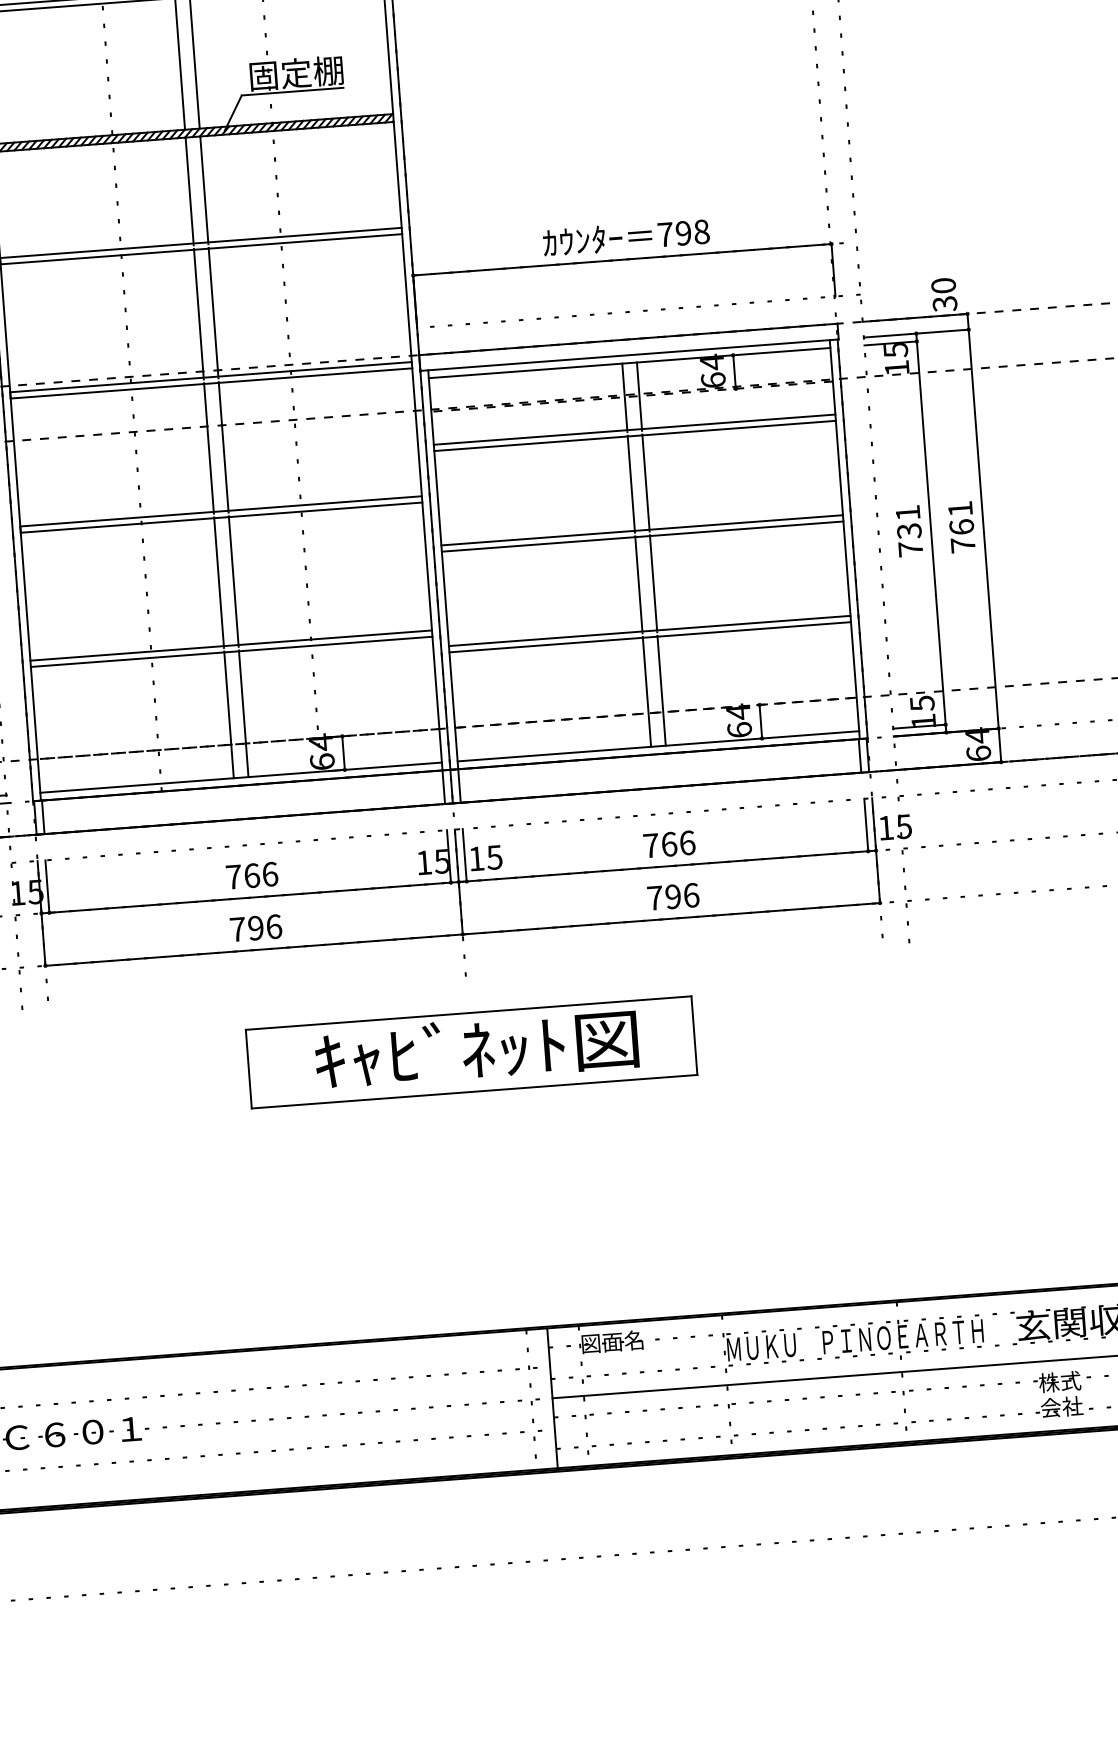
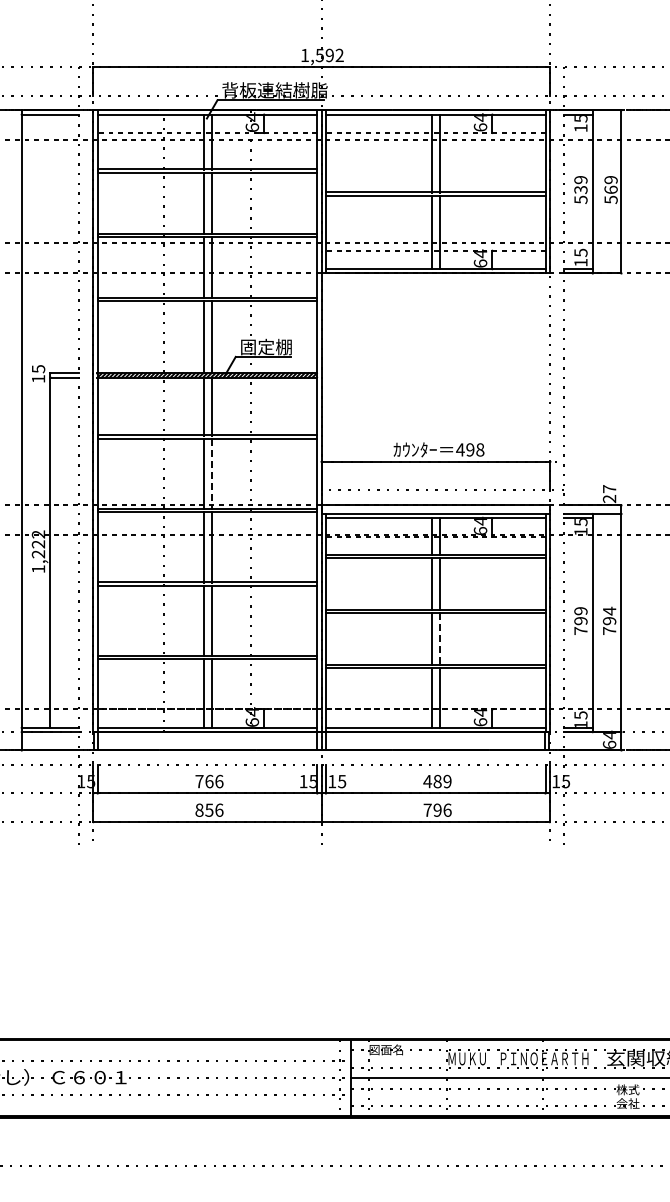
text: (665, 233) -> (460, 449), 798 -> 498
text: (944, 295) -> (609, 494), 30 -> 27
line: (213, 312) -> (211, 473), solid -> dashed
text: (960, 516) -> (609, 615), 761 -> 794
text: (907, 522) -> (580, 616), 731 -> 799
line: (653, 582) -> (439, 638), solid -> dashed
text: (669, 844) -> (437, 781), 766 -> 489
text: (246, 927) -> (204, 809), 796 -> 856
part: (471, 1052) -> (321, 886), removed

